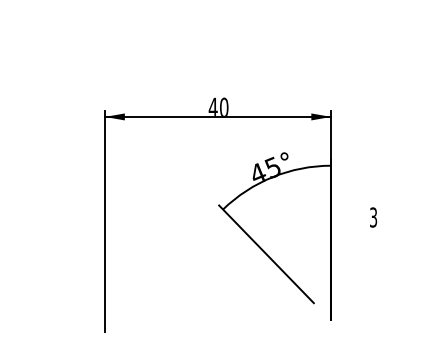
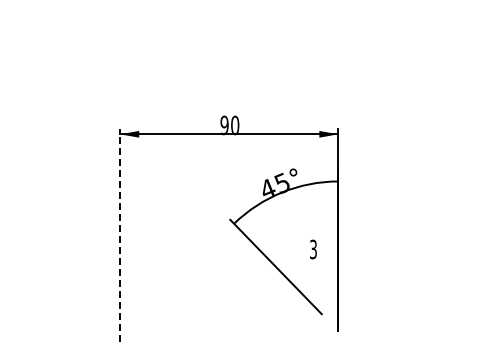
text: (213, 107) -> (224, 125), 40 -> 90
text: (373, 217) -> (313, 249), moved
line: (105, 220) -> (120, 234), solid -> dashed

